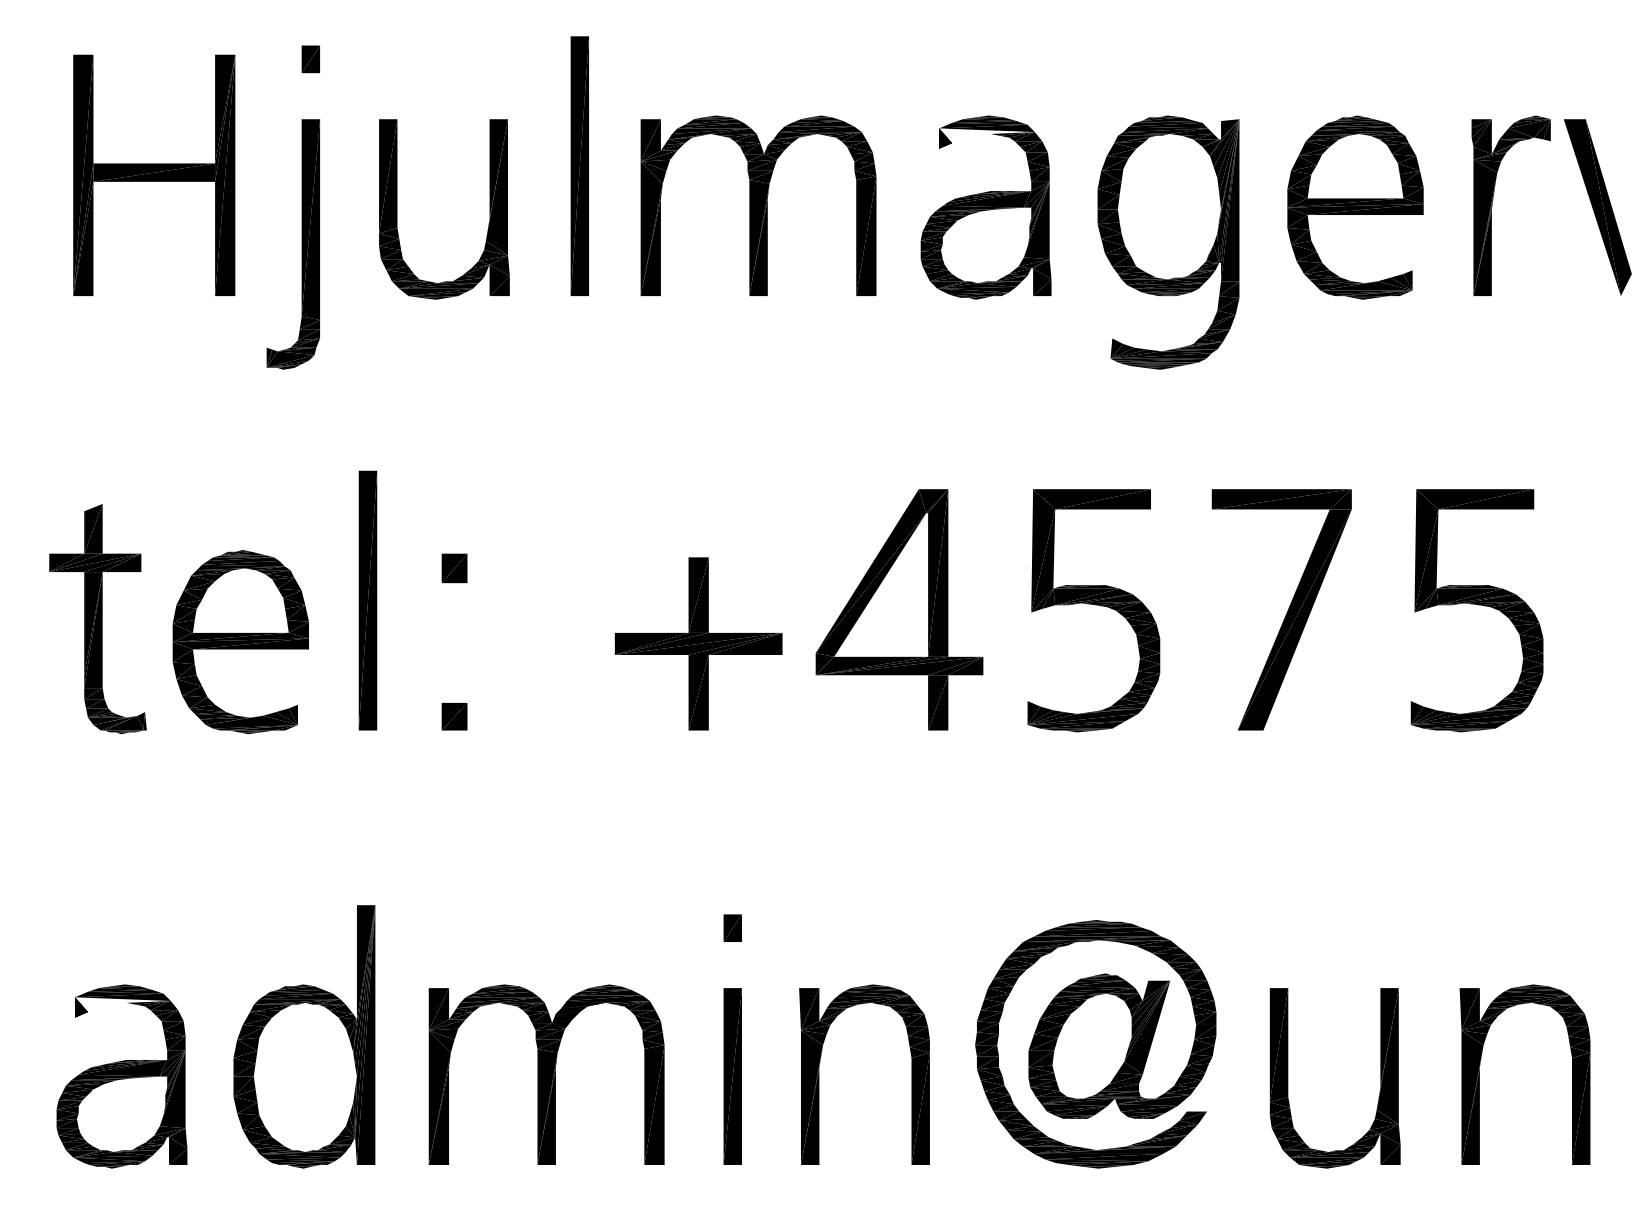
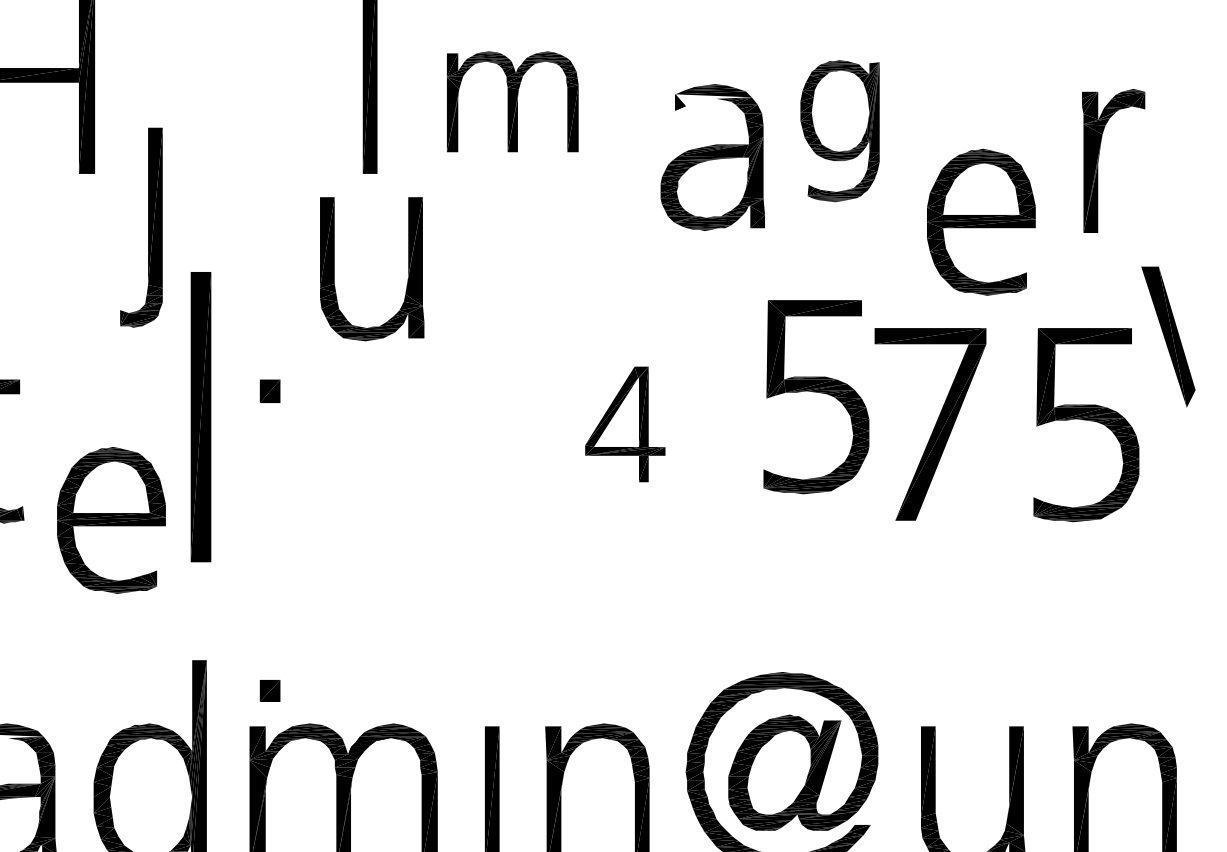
part: (1493, 200) -> (1099, 156), moved
part: (758, 205) -> (512, 101), size x0.7
part: (985, 207) -> (712, 157), moved
part: (1355, 207) -> (981, 222), moved
part: (1597, 207) -> (1168, 337), moved
part: (489, 209) -> (408, 269), moved
part: (1168, 242) -> (840, 131), size x0.7
part: (301, 244) -> (147, 227), moved
part: (367, 600) -> (200, 416), size x1.4
part: (899, 609) -> (625, 424), size x0.6
part: (1093, 610) -> (816, 396), moved
part: (240, 642) -> (111, 520), moved
part: (698, 643) -> (464, 451), removed
part: (454, 716) -> (270, 690), moved
part: (732, 927) -> (492, 677), removed

